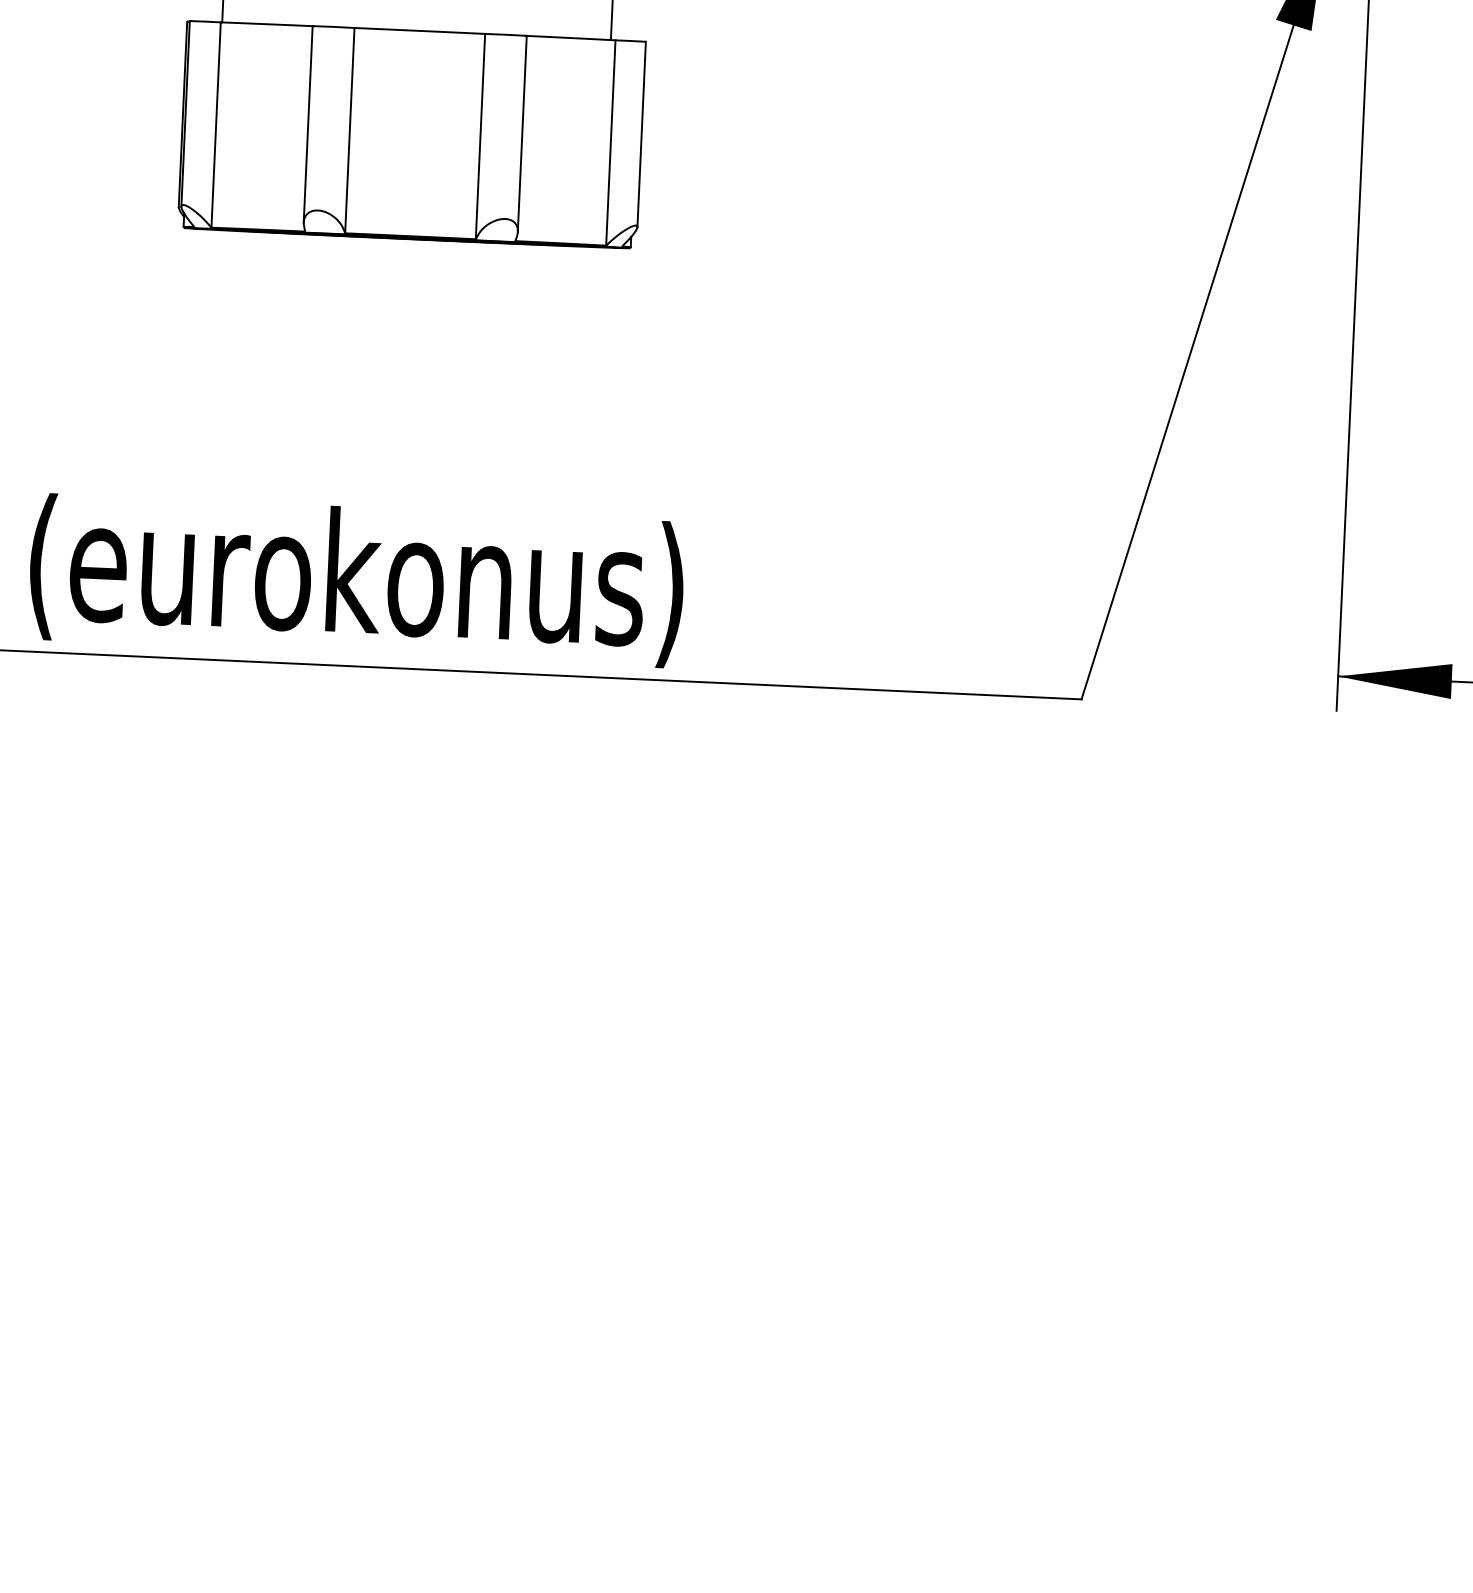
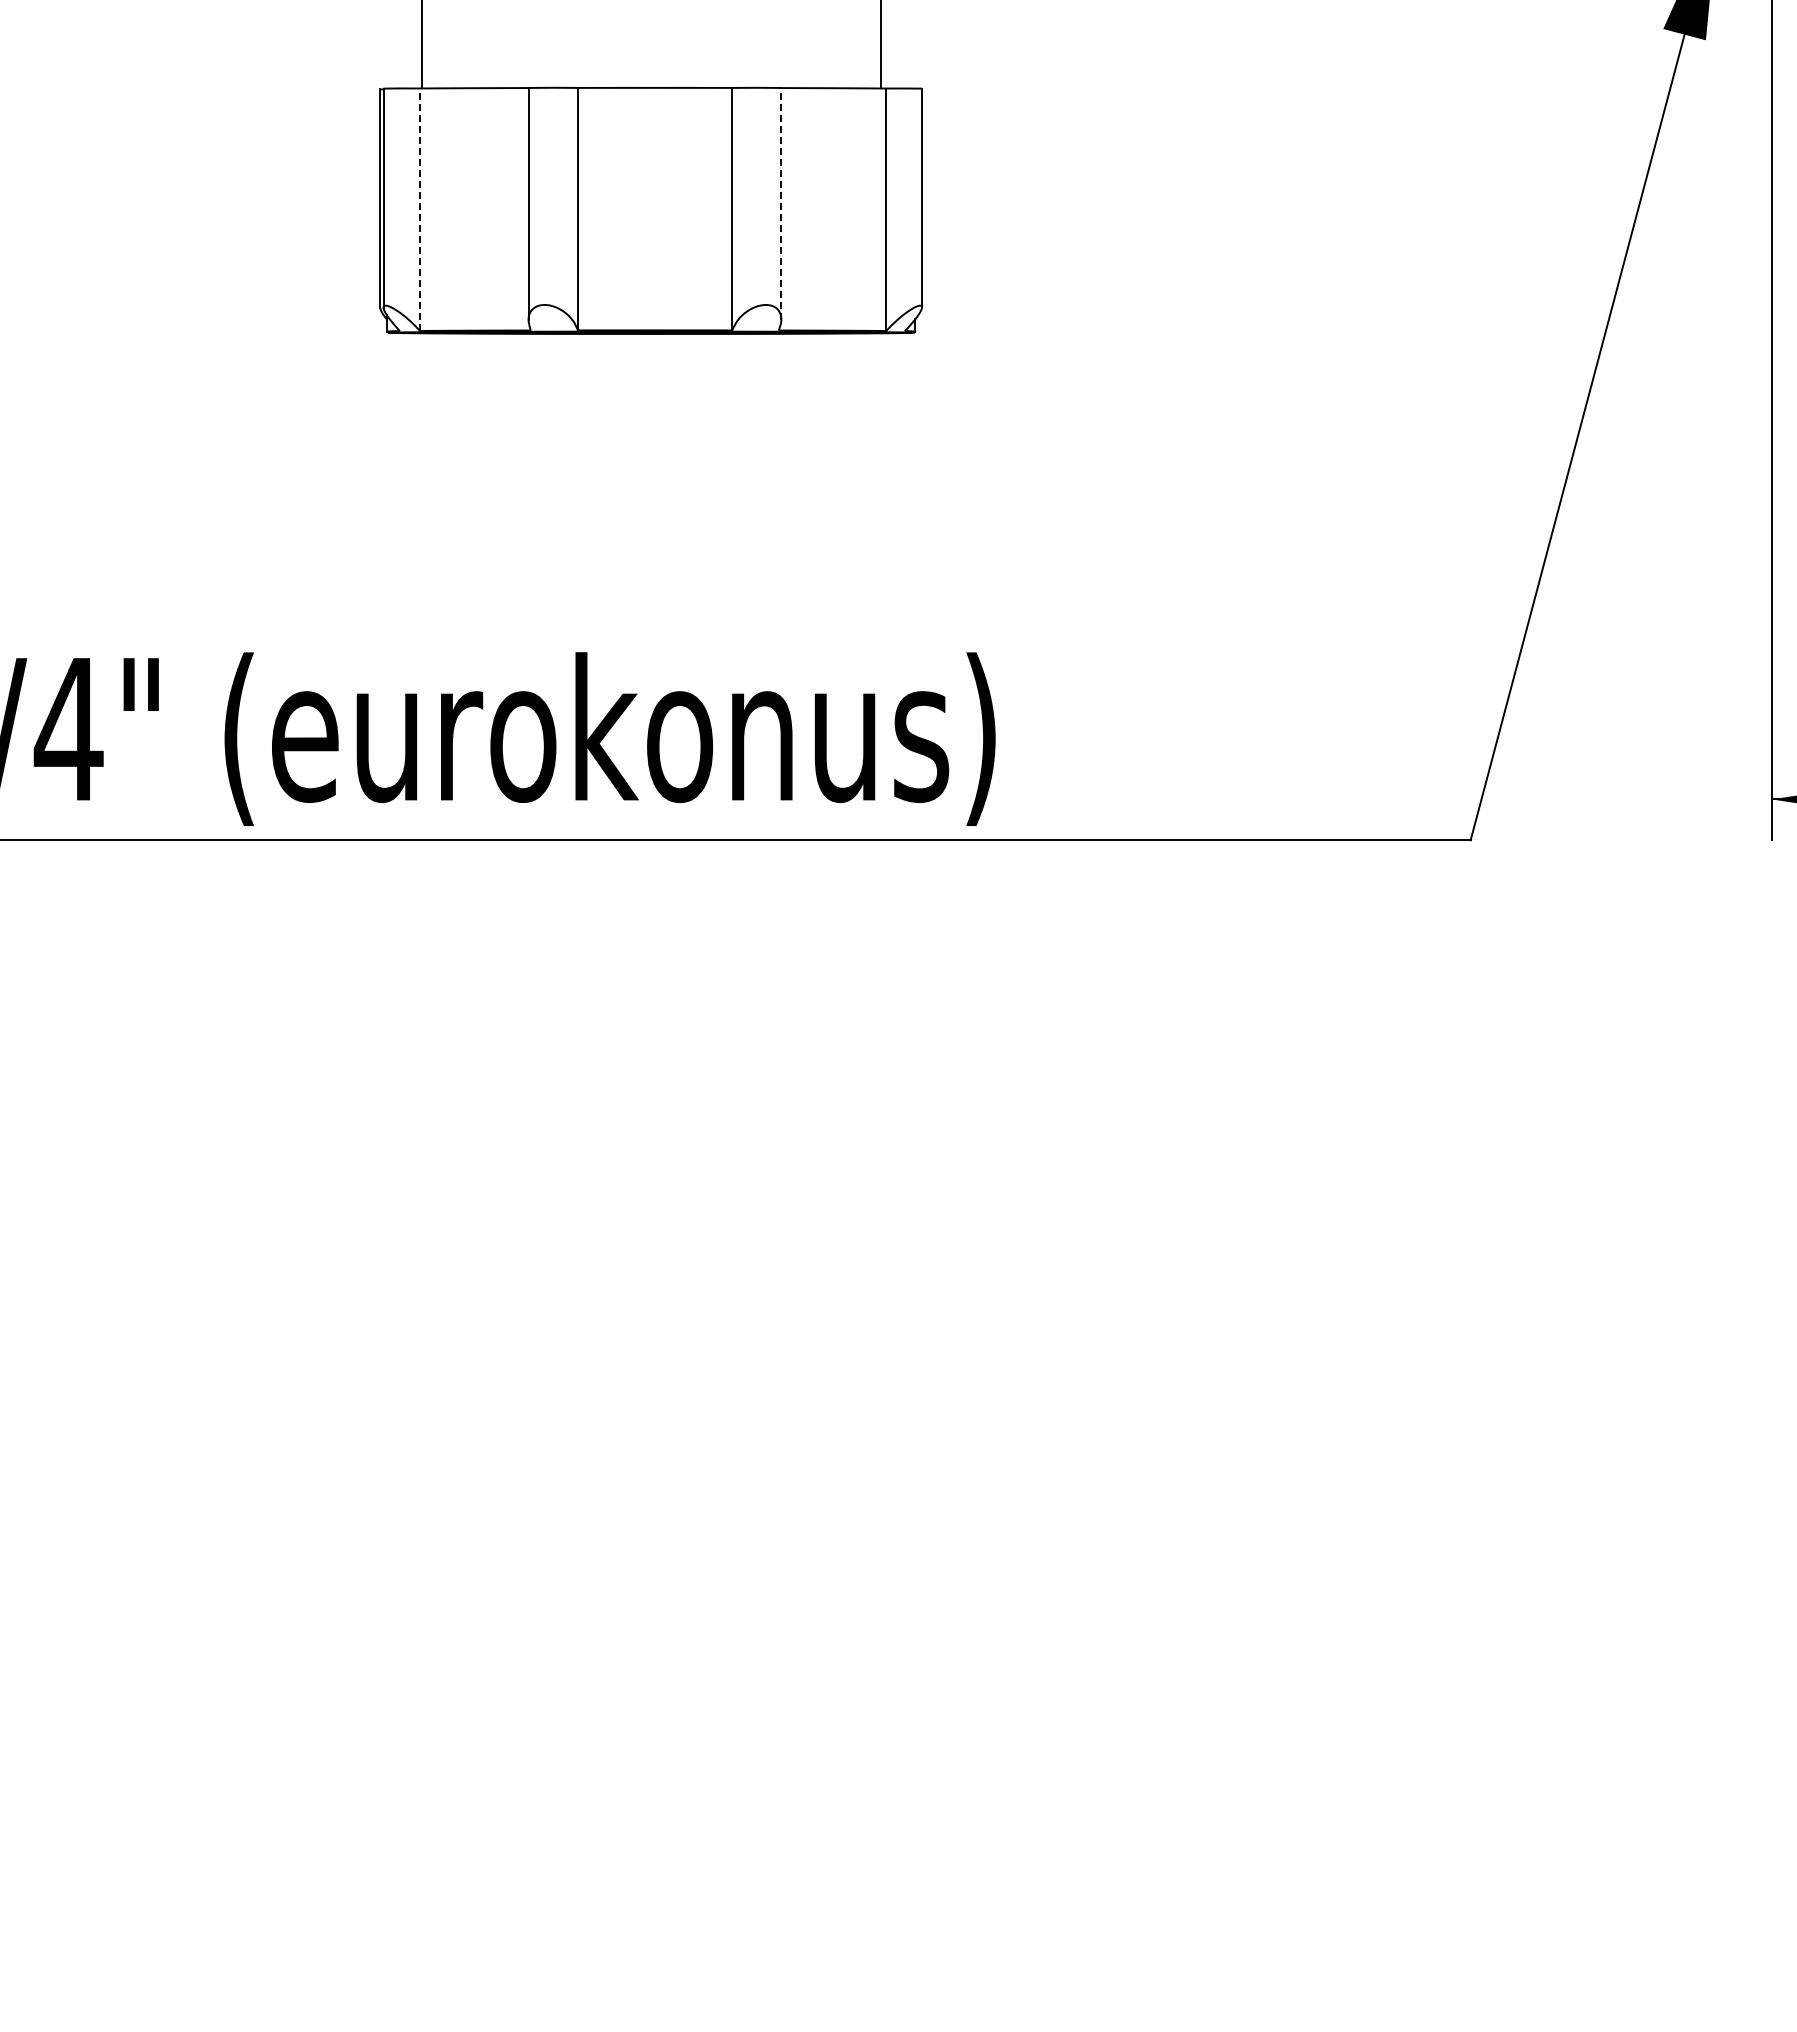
line: (216, 124) -> (420, 209), solid -> dashed
line: (522, 133) -> (781, 203), solid -> dashed

